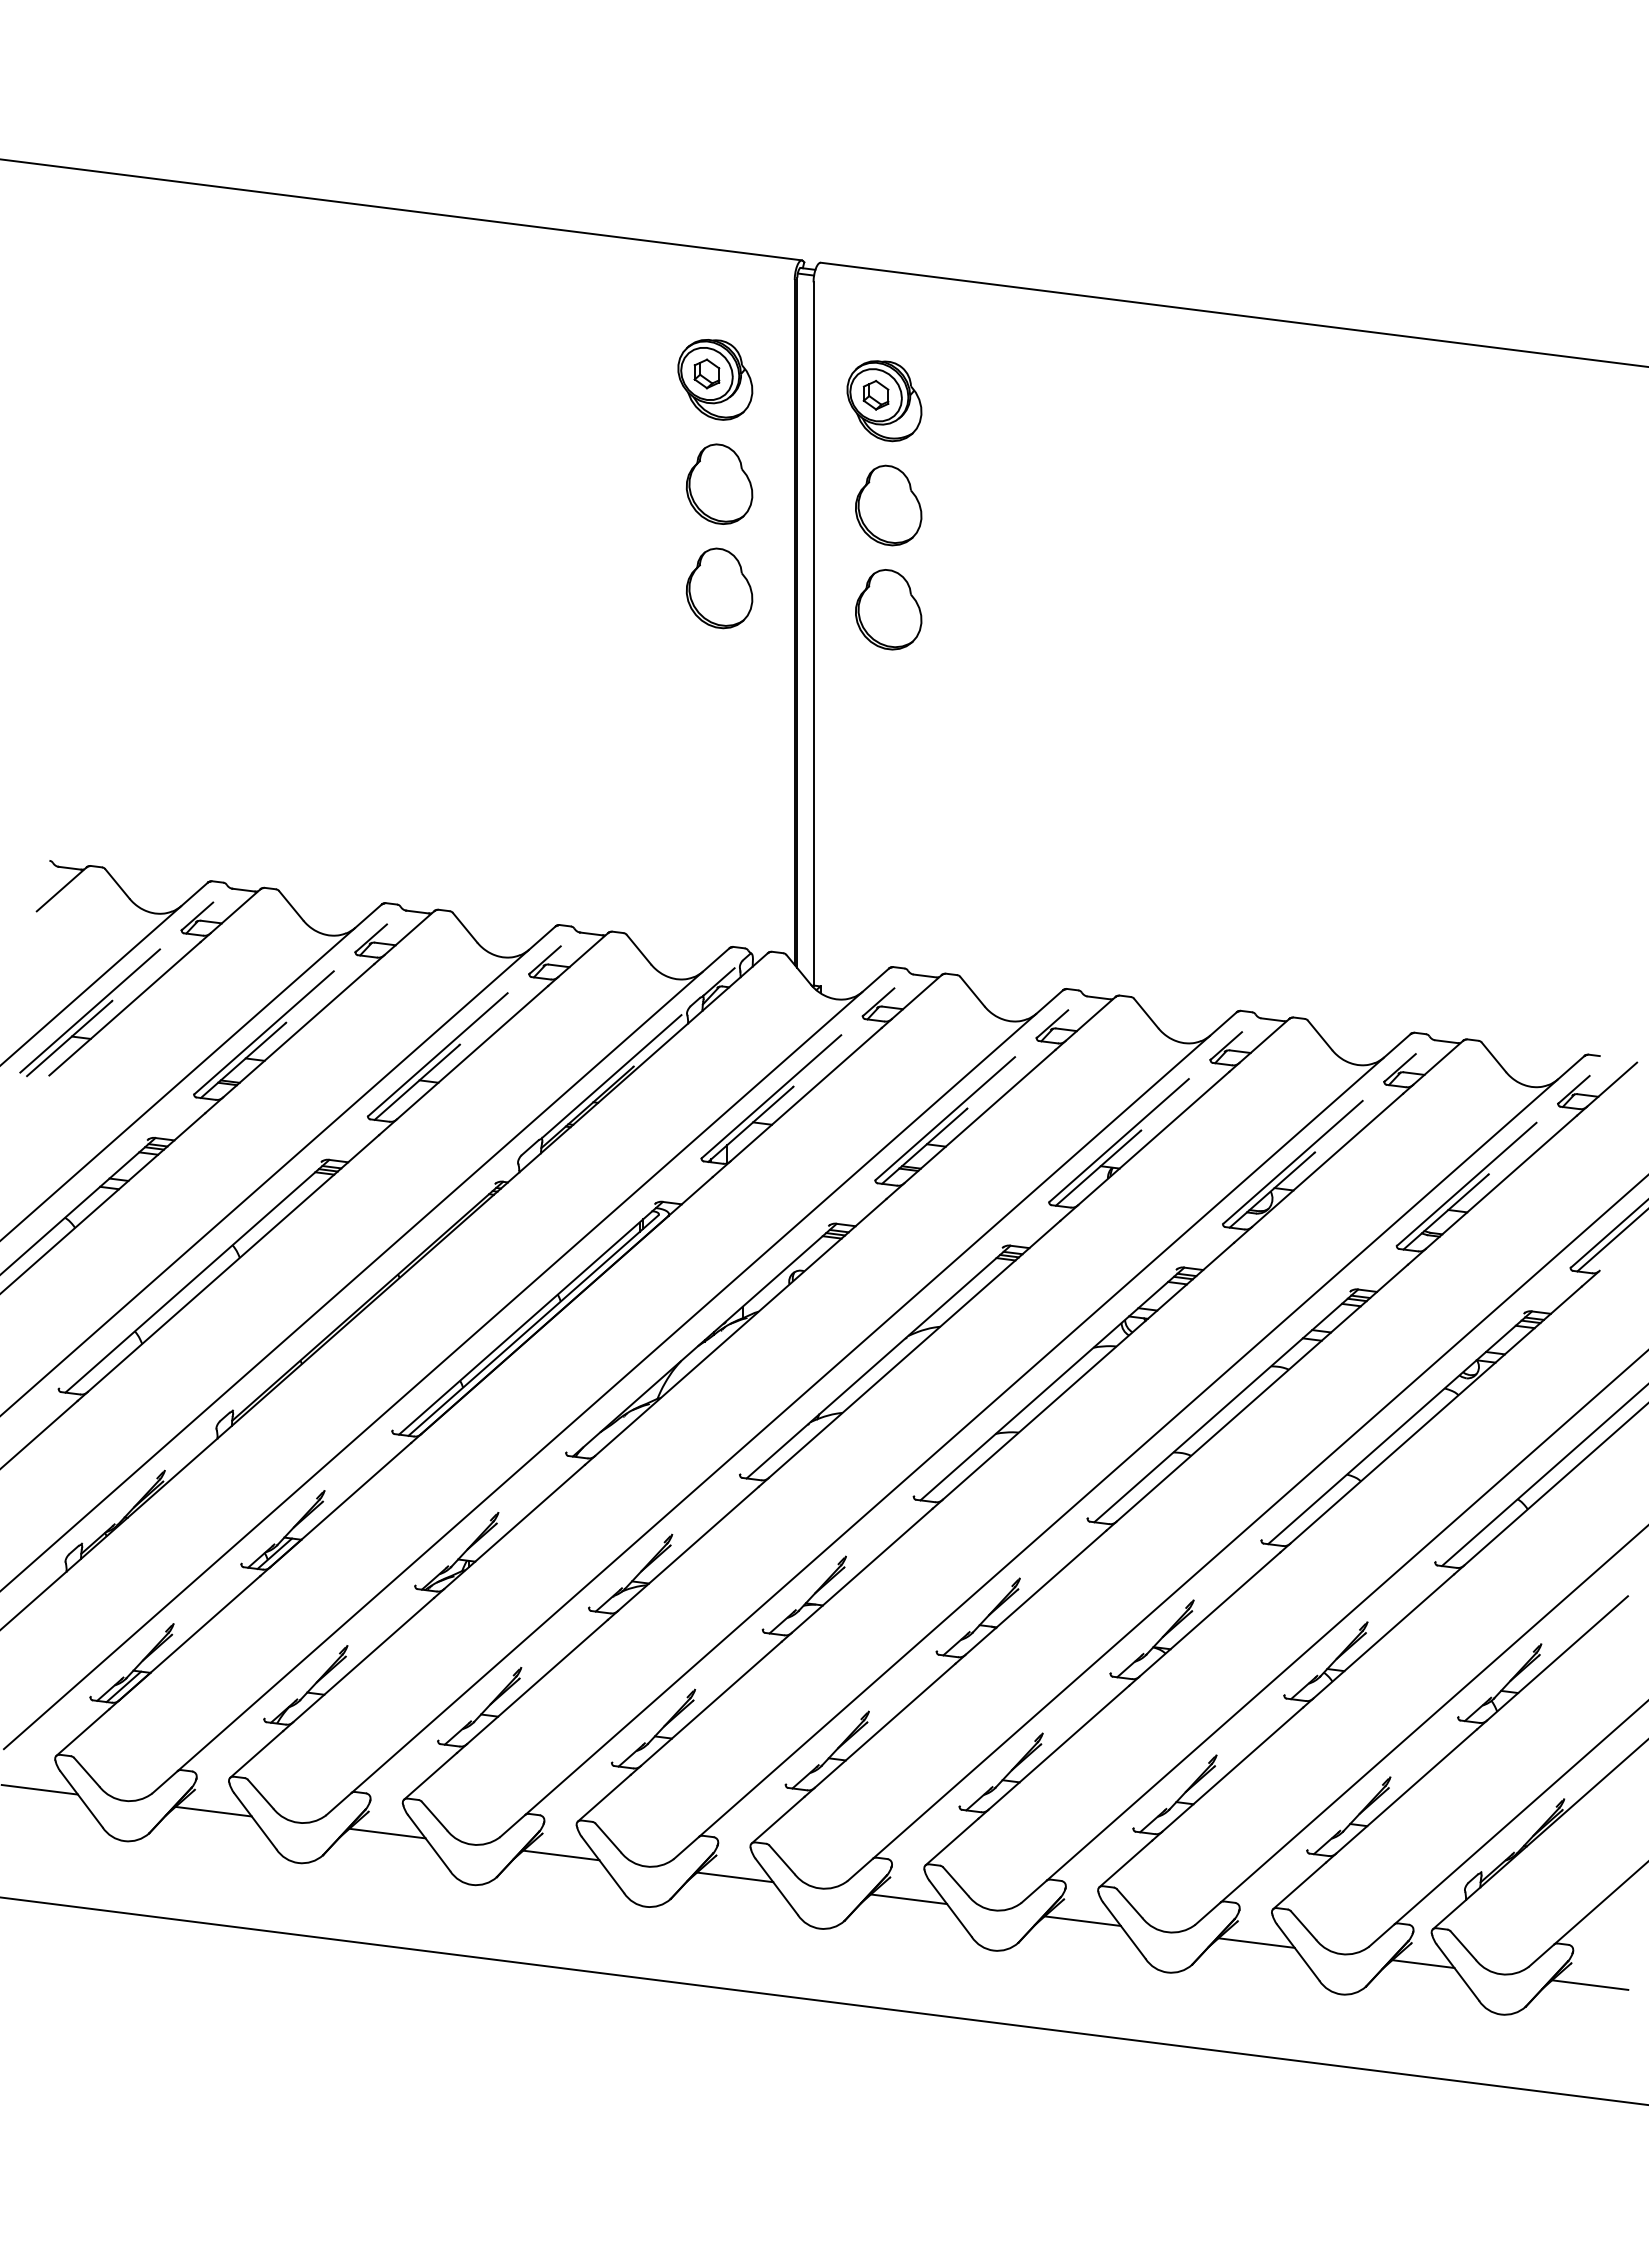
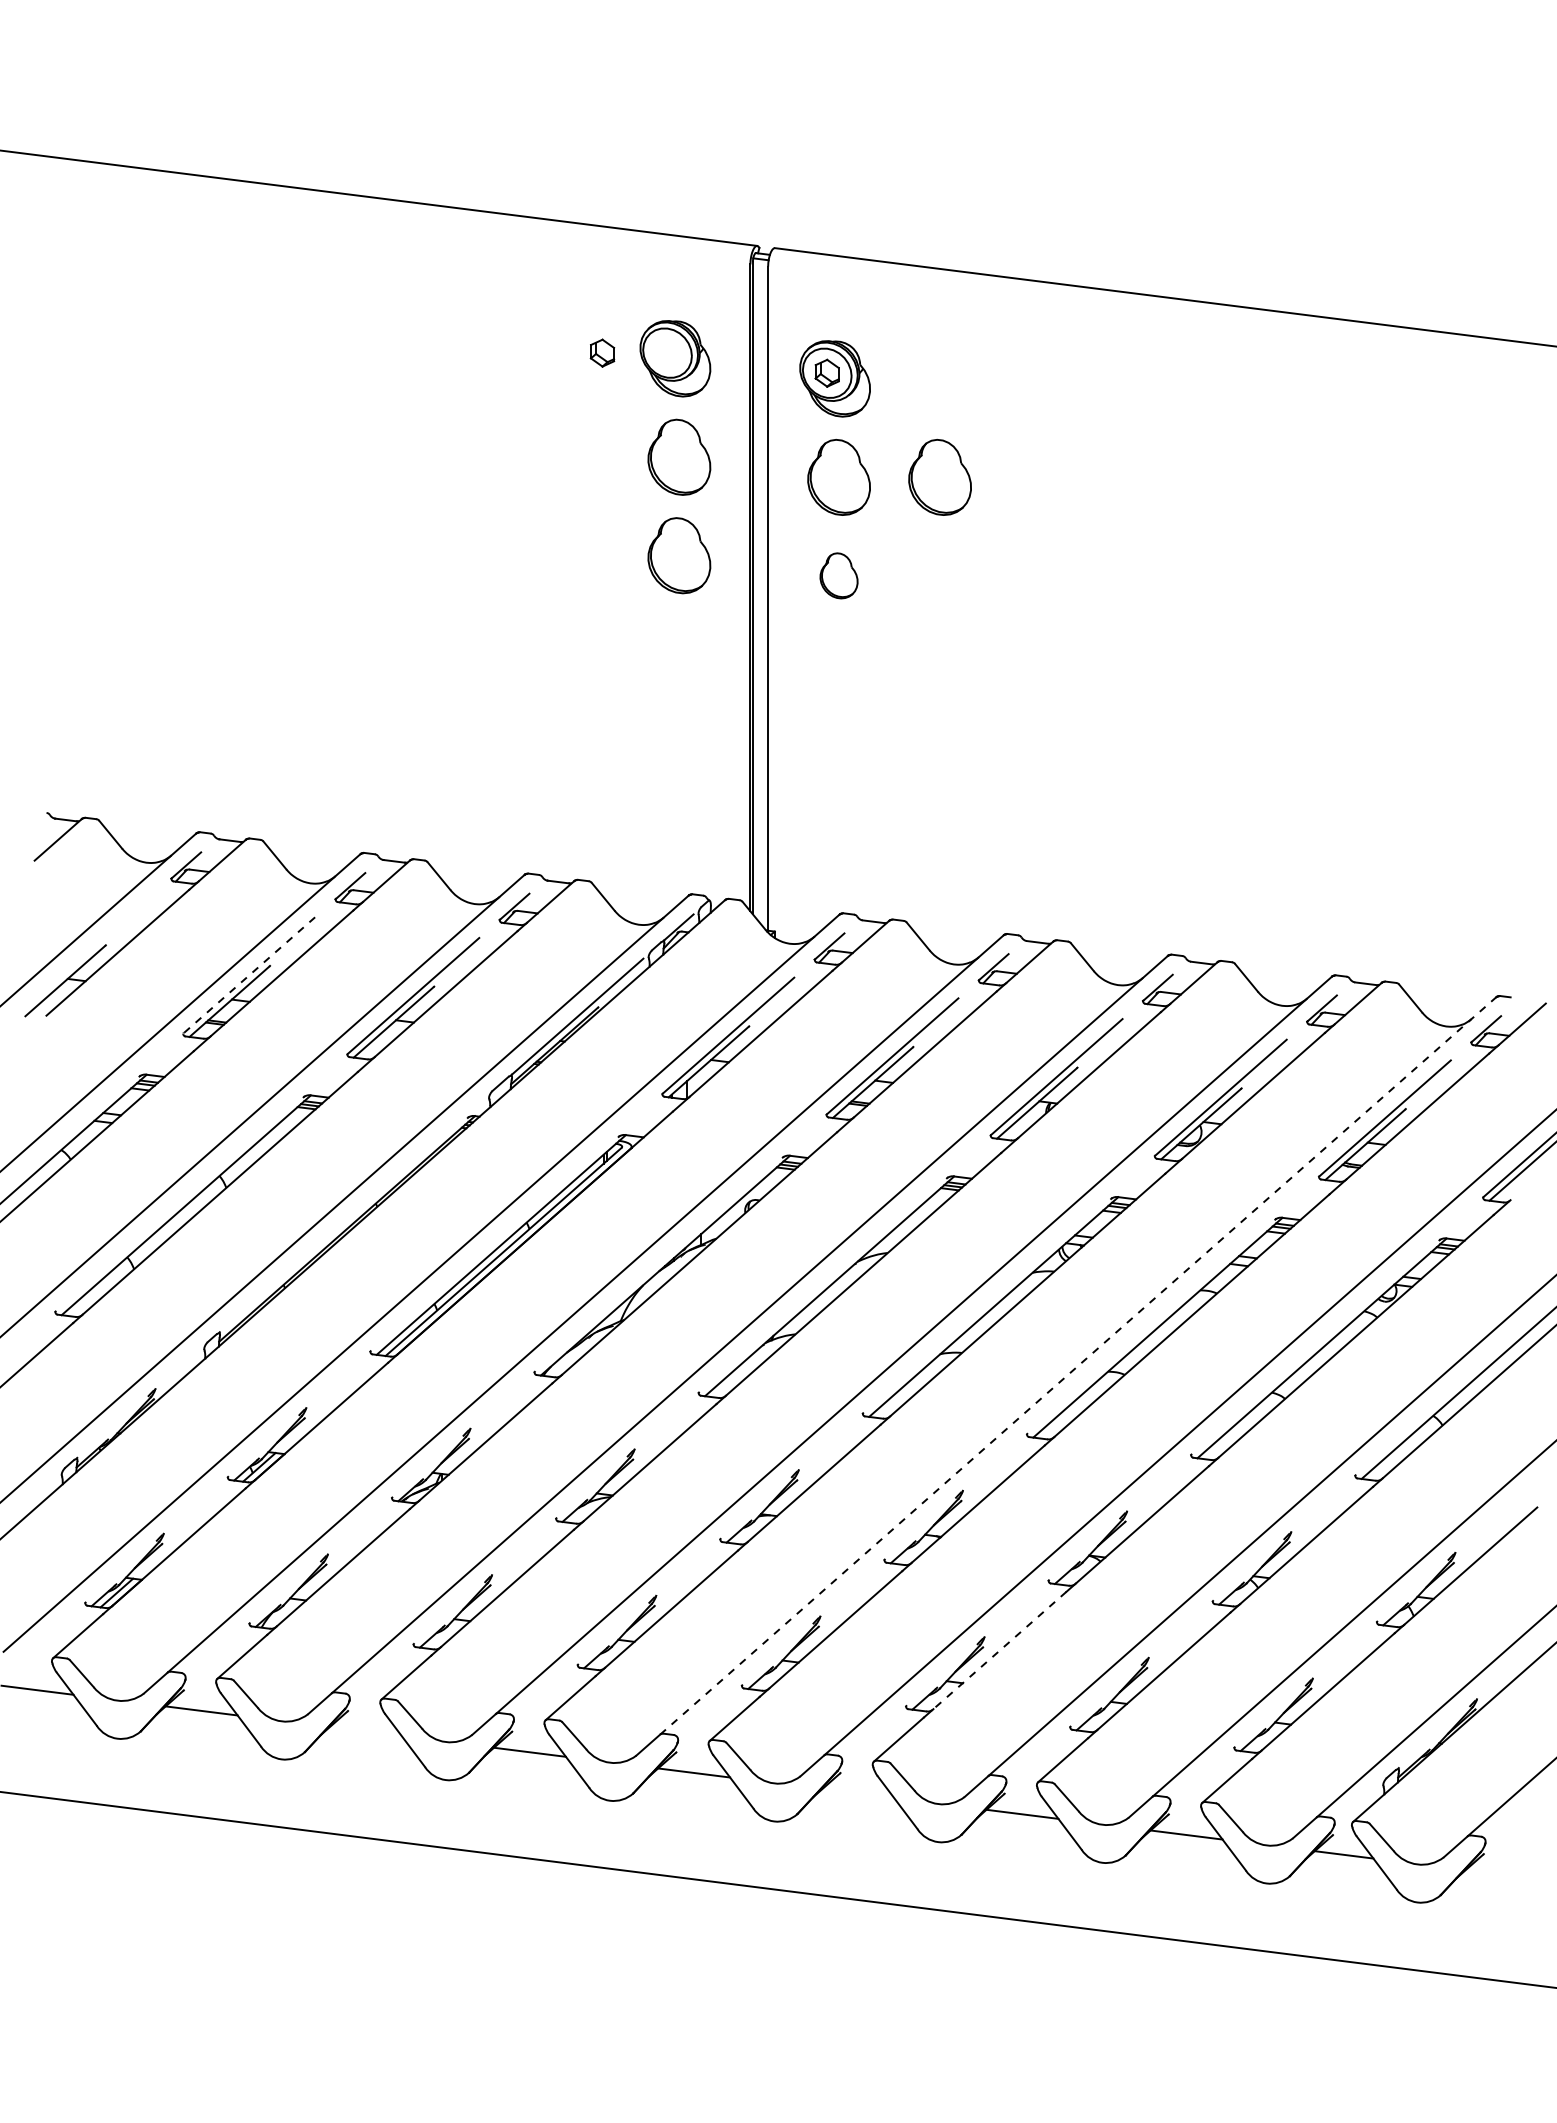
part: (706, 373) -> (602, 352), moved
part: (994, 505) -> (939, 477), added
part: (888, 609) -> (838, 575), size x0.6
line: (89, 1010) -> (84, 954), removed
line: (264, 1032) -> (249, 975), solid -> dashed
line: (1142, 1445) -> (1078, 1365), solid -> dashed
line: (1058, 1747) -> (999, 1650), solid -> dashed
line: (387, 1833) -> (365, 1731), removed
line: (909, 1899) -> (858, 1793), removed
line: (1590, 1984) -> (1501, 1874), removed

